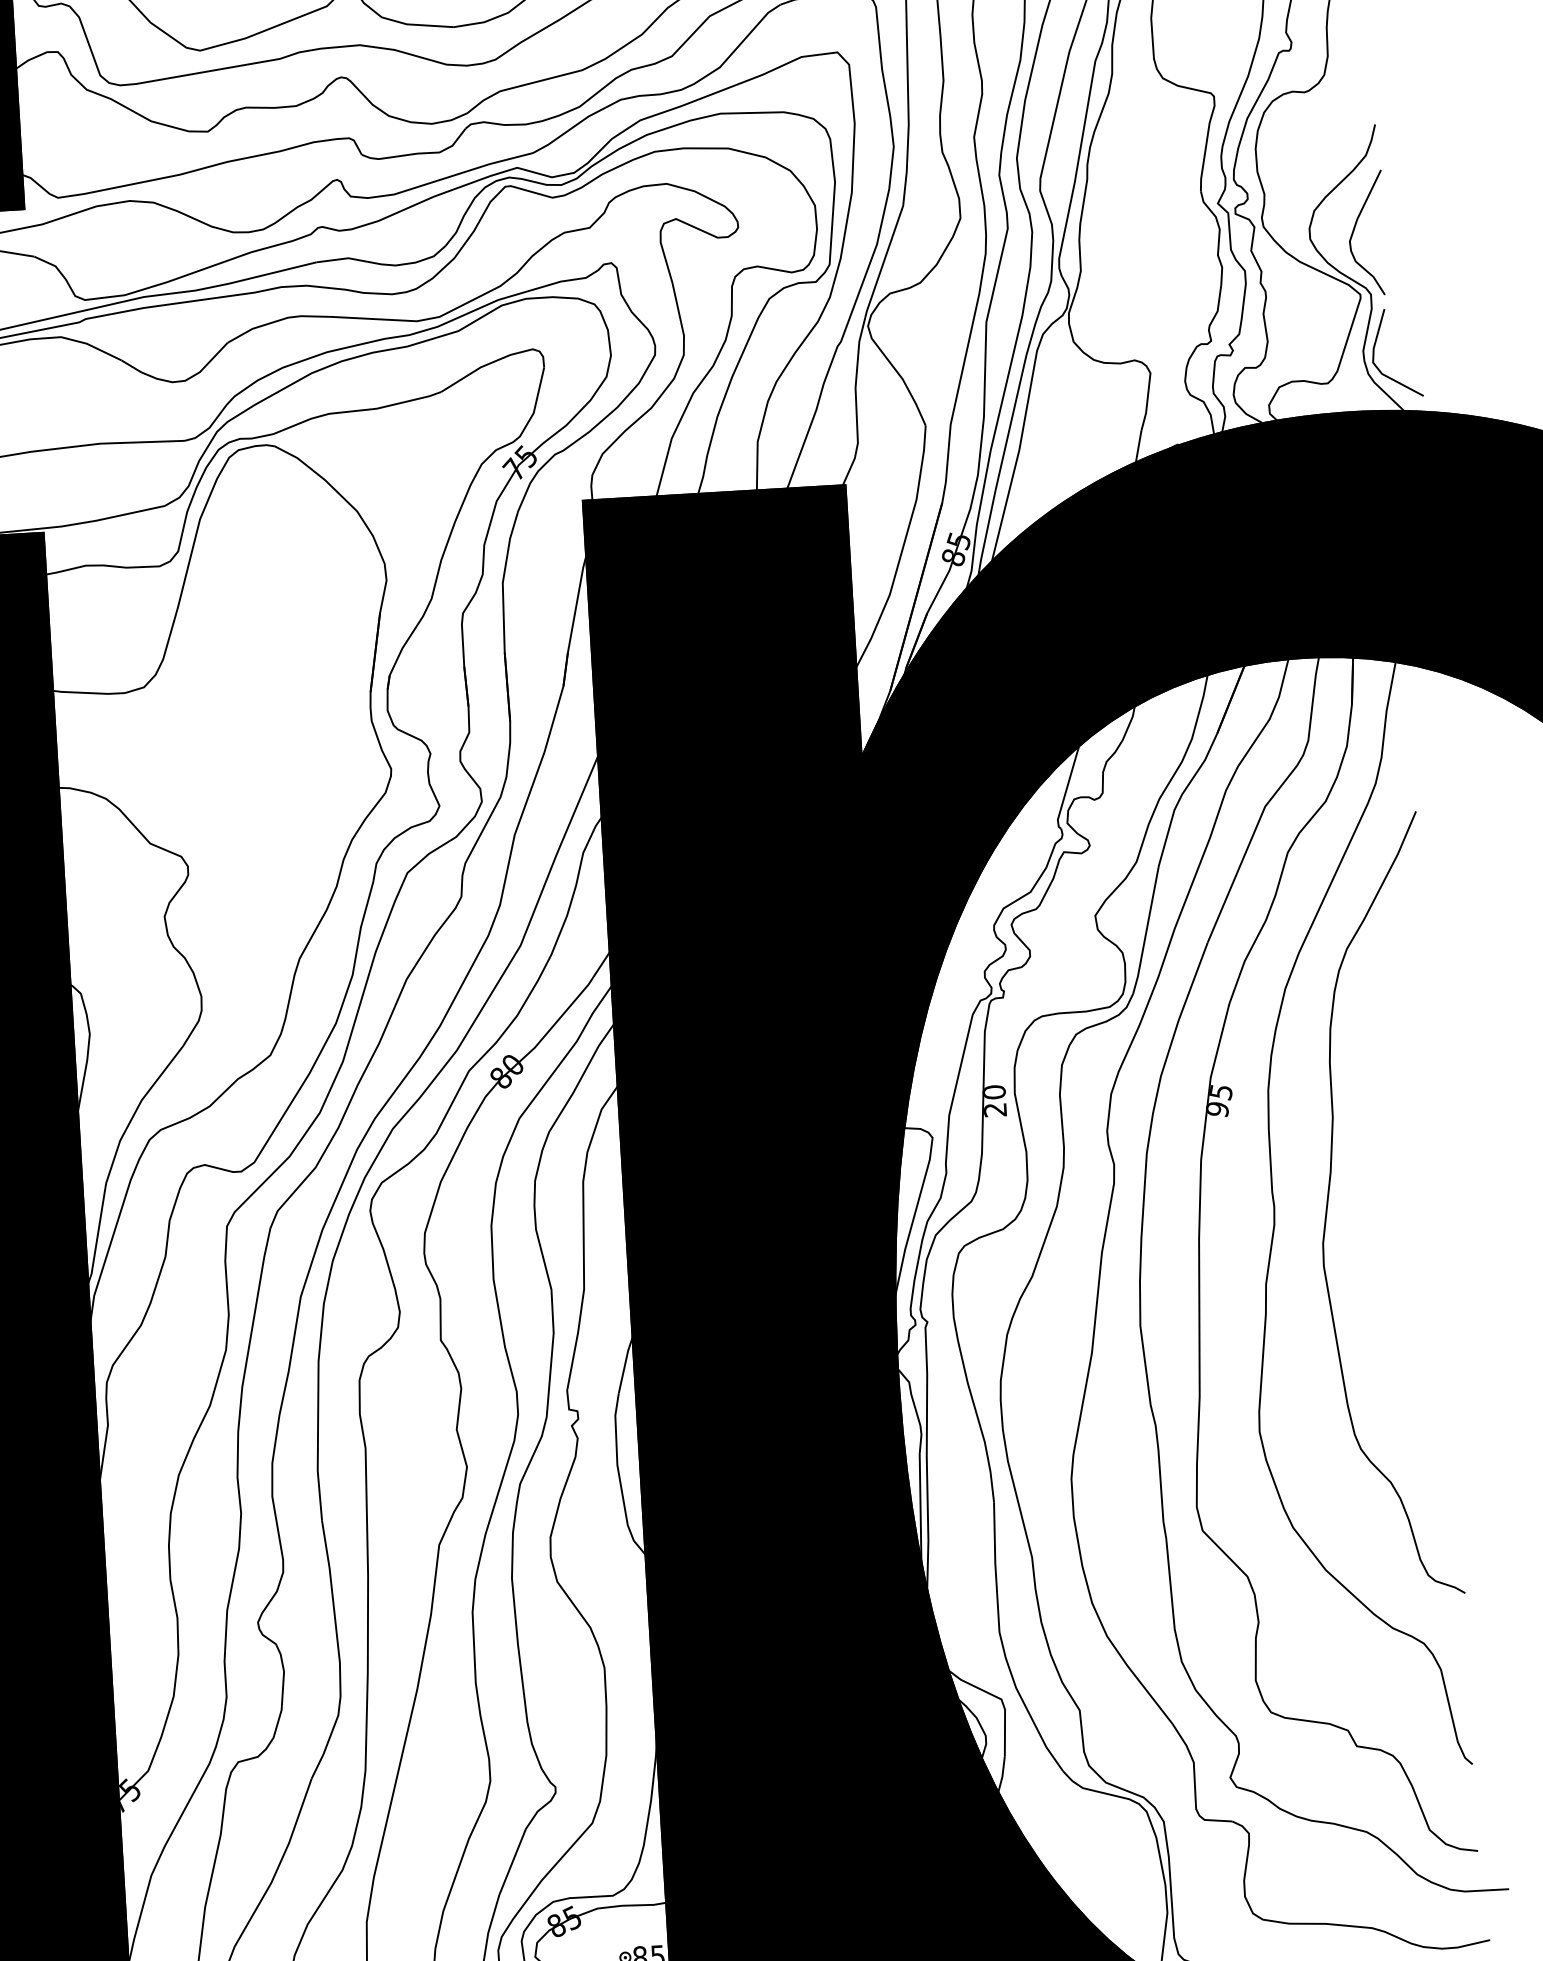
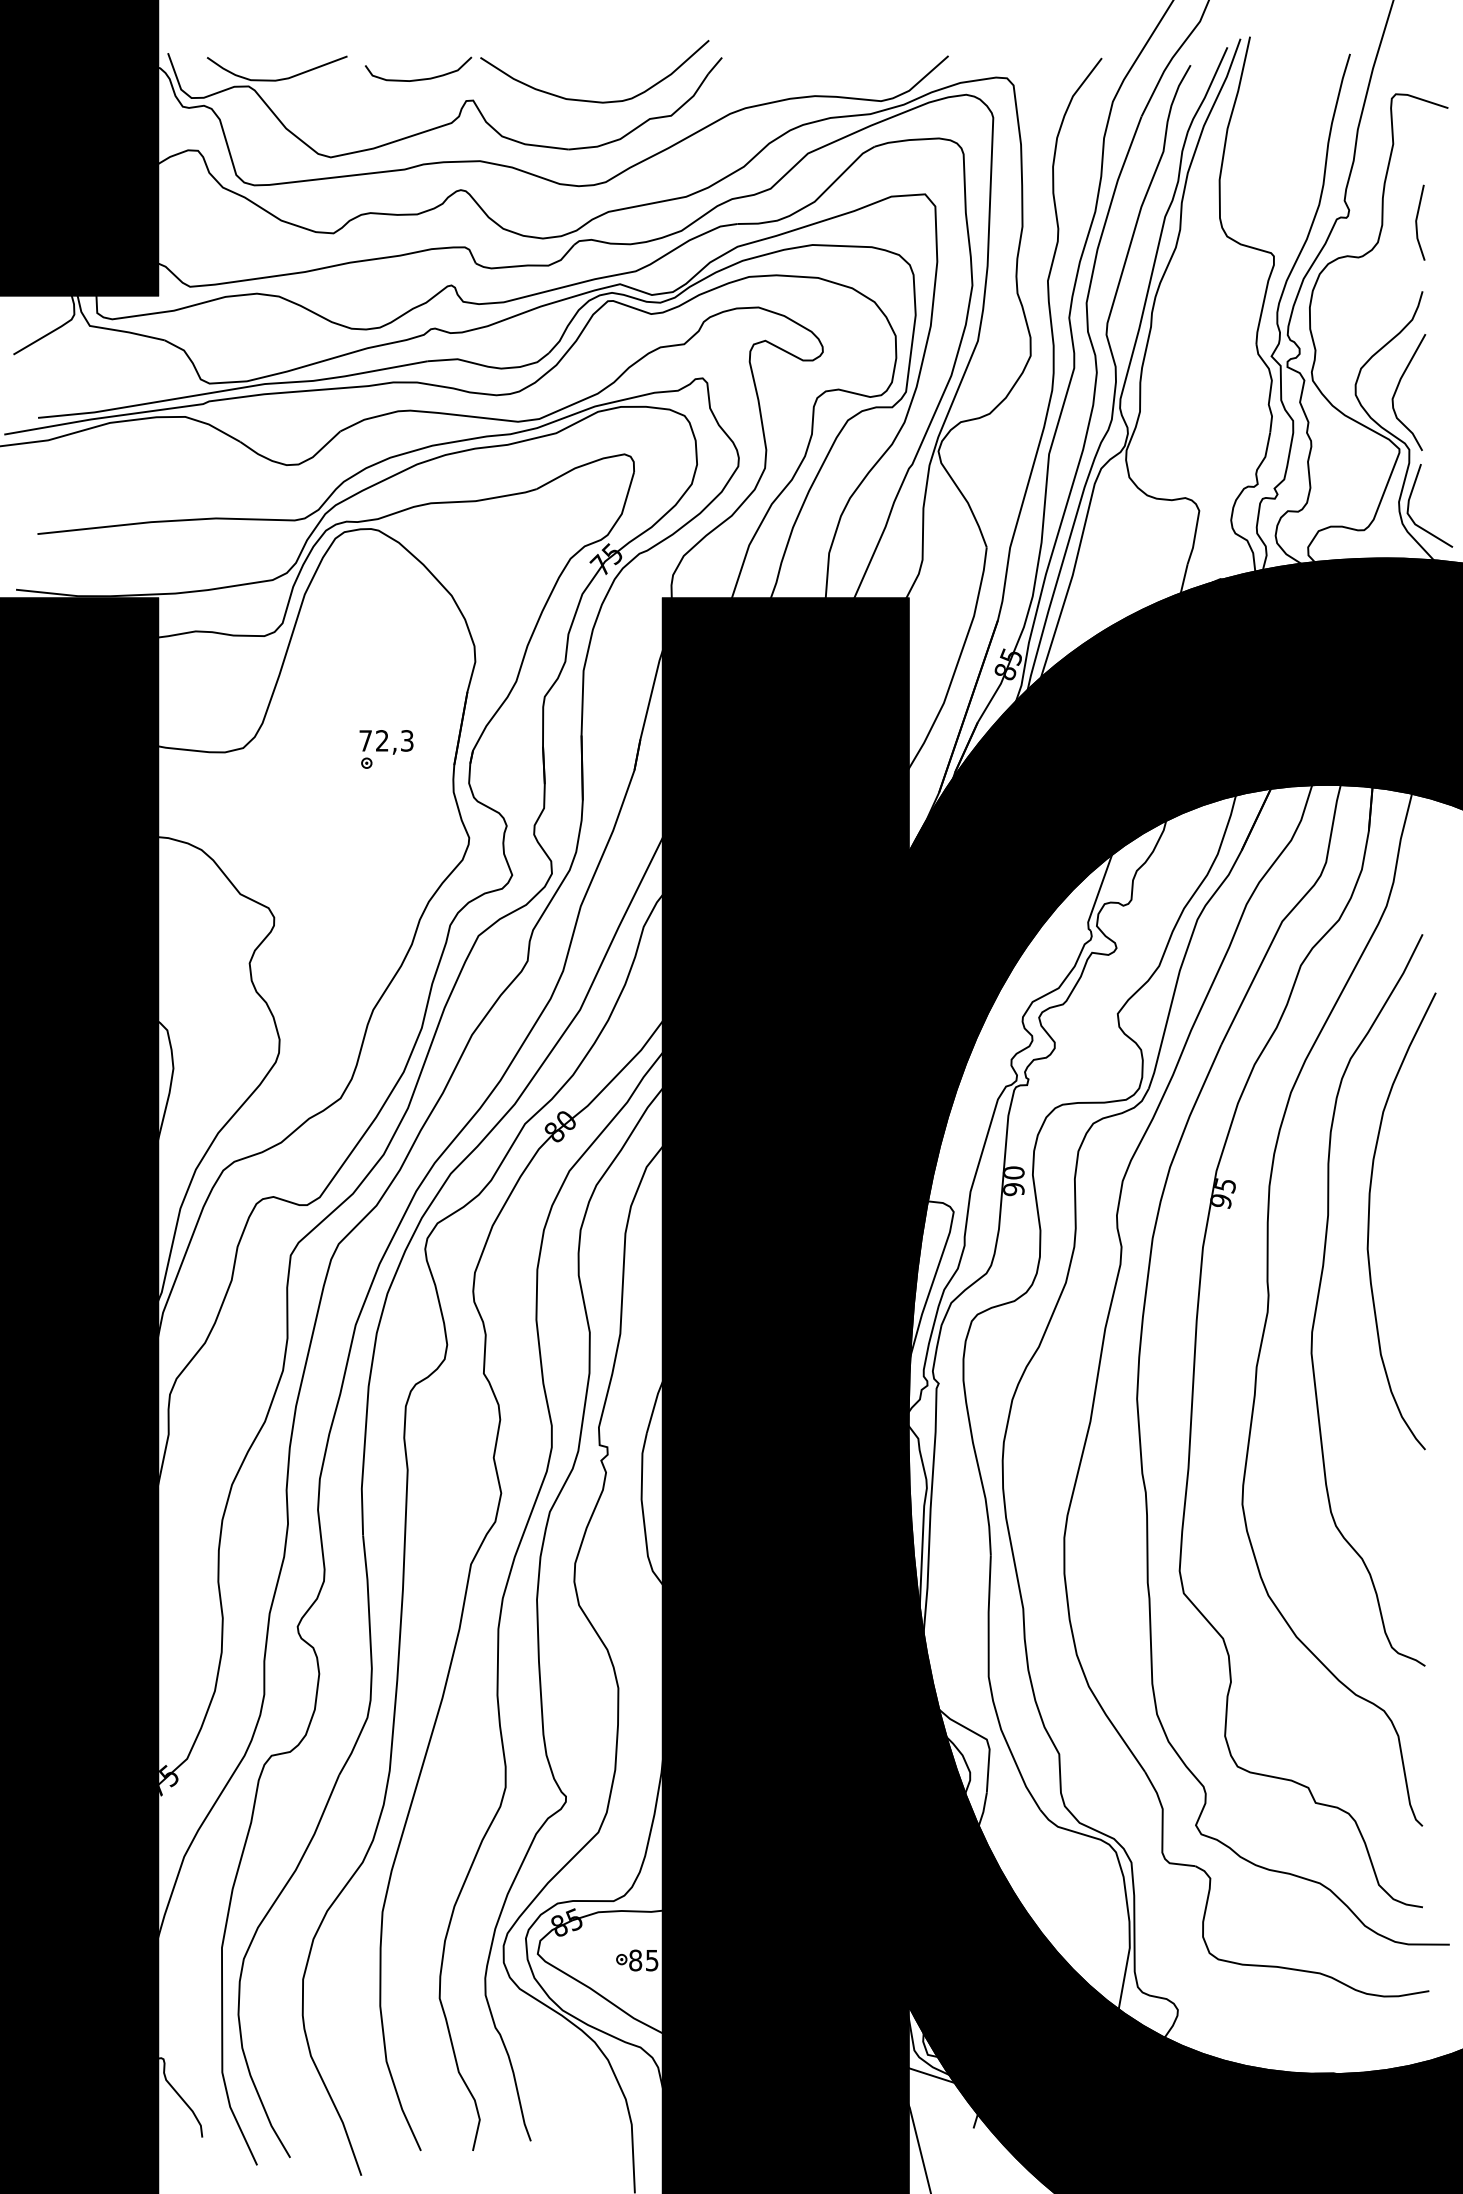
line: (1365, 51) -> (1417, 222), added
part: (297, 679) -> (386, 749), added
text: (995, 1110) -> (1013, 1189), 20 -> 90
curve: (1377, 1121) -> (1369, 1221), added

